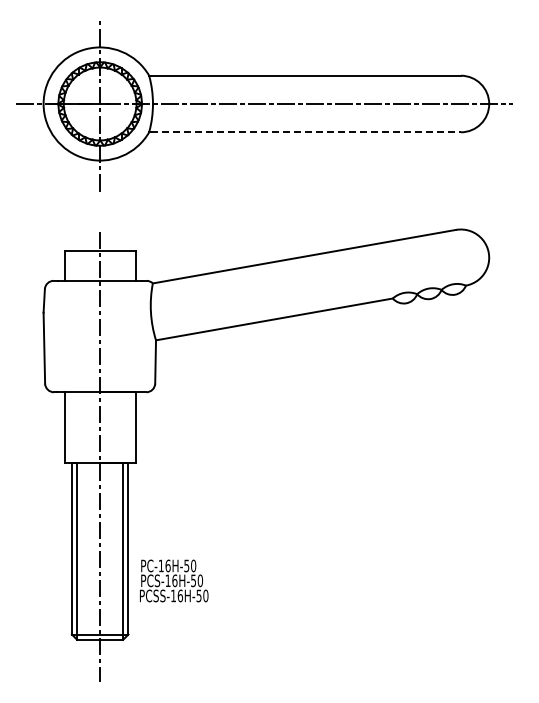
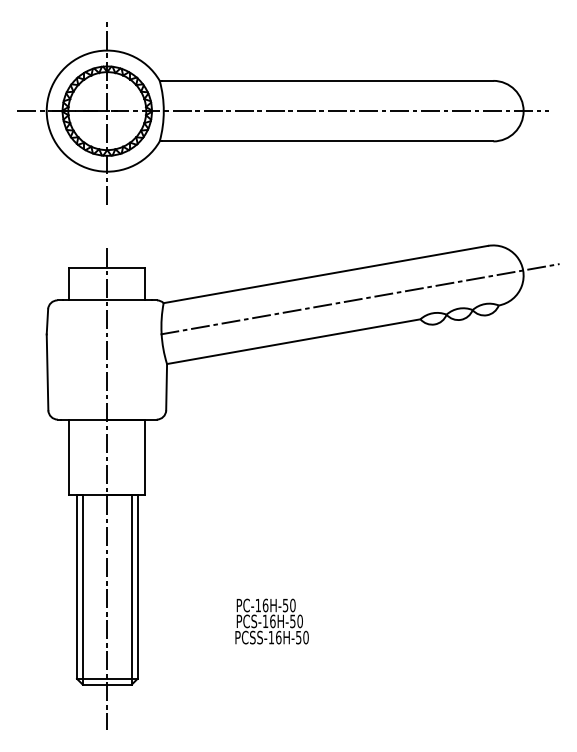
line: (305, 132) -> (327, 141), dashed -> solid
line: (335, 279) -> (359, 298), added
text: (174, 580) -> (272, 621), moved

